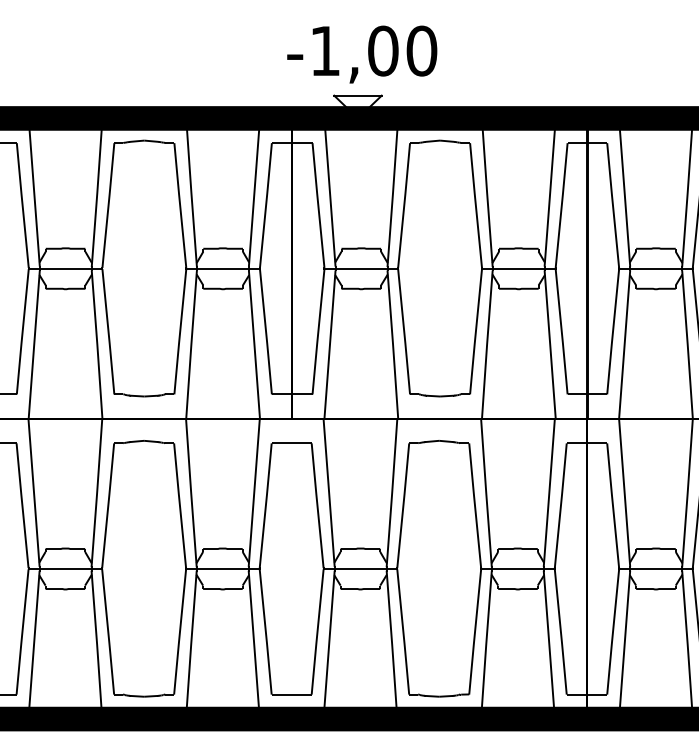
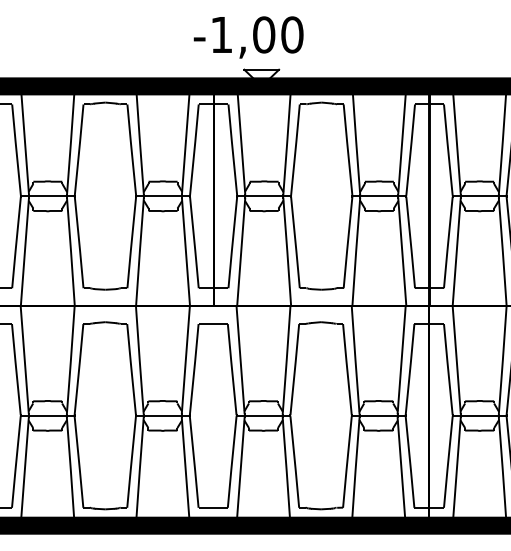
text: (362, 54) -> (248, 37), moved

